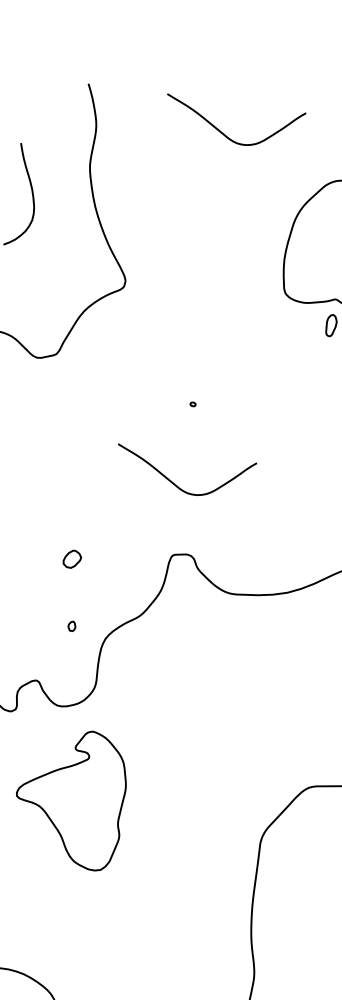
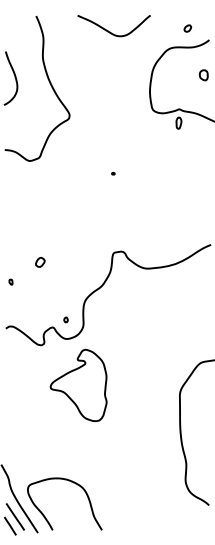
curve: (176, 482) -> (110, 215), removed
part: (72, 557) -> (40, 261), moved
part: (71, 625) -> (65, 319), moved

